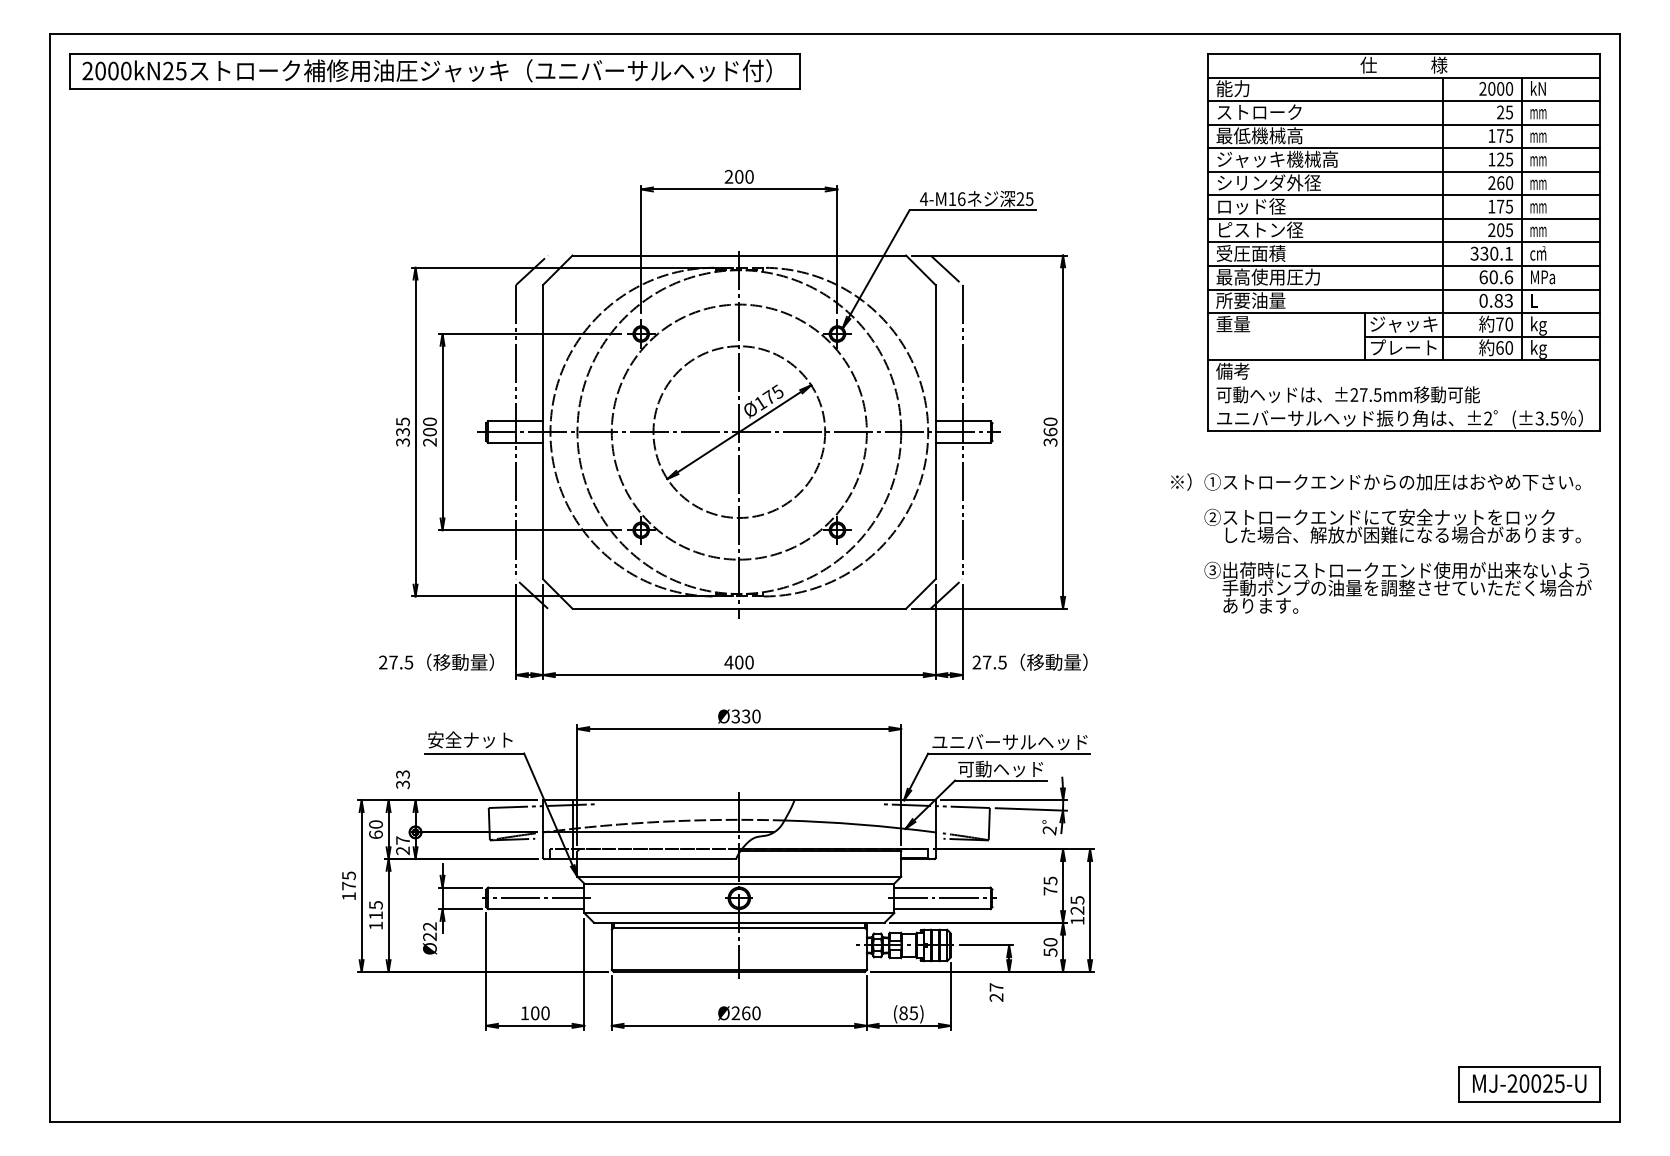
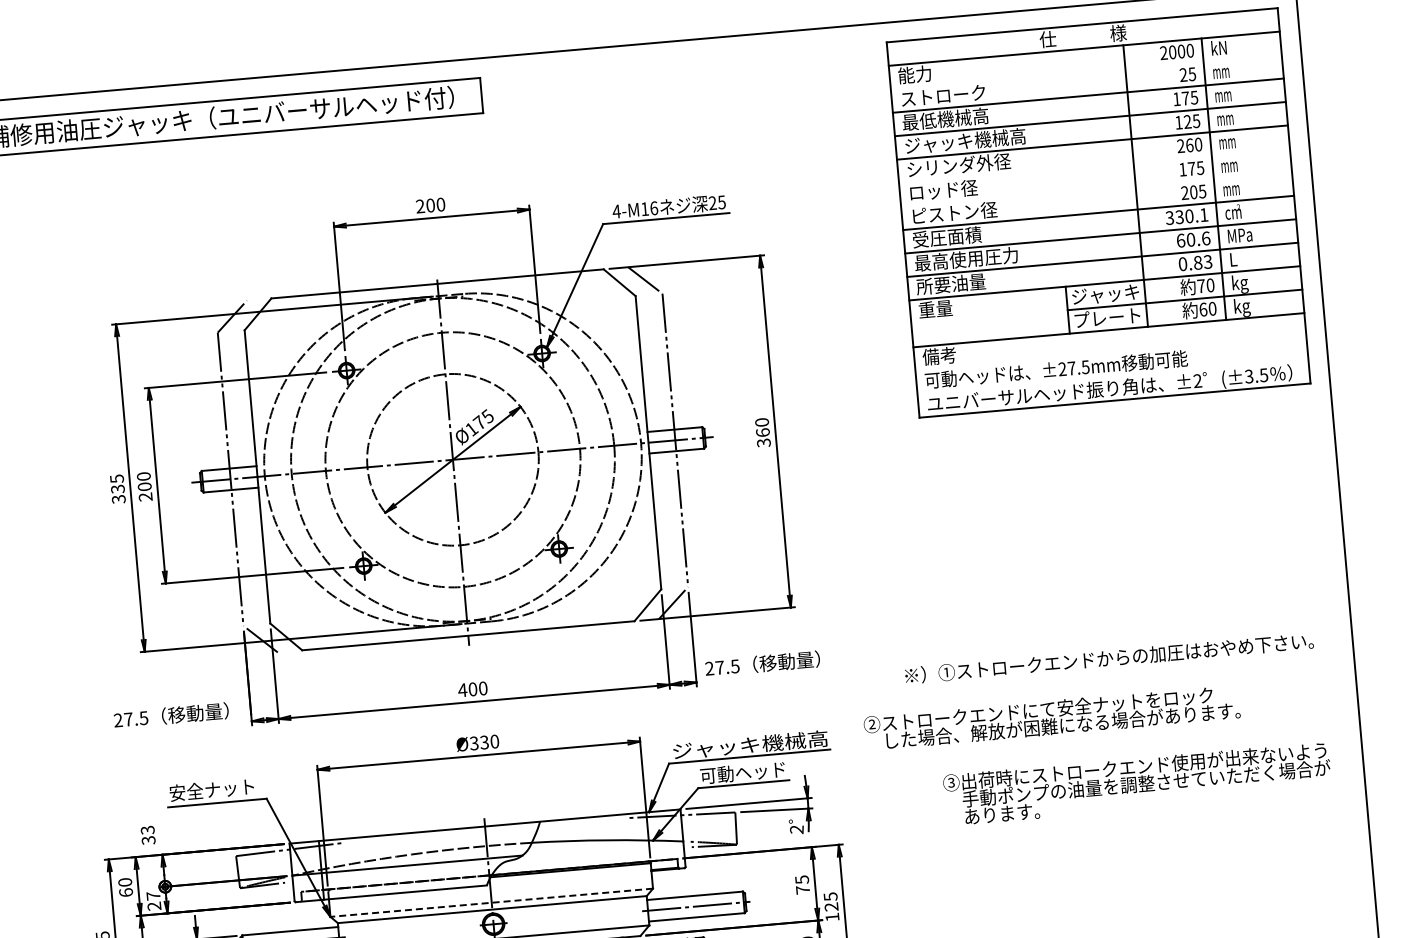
line: (1403, 101) -> (1085, 72), removed
line: (1403, 195) -> (1093, 166), removed
line: (1403, 218) -> (1095, 189), removed
text: (1375, 481) -> (1108, 657), moved
text: (1392, 525) -> (1051, 716), moved
text: (1397, 587) -> (1136, 783), moved
text: (1010, 741) -> (750, 744), ユニバーサルヘッド -> ジャッキ機械高
line: (739, 876) -> (491, 902), solid -> dashed

